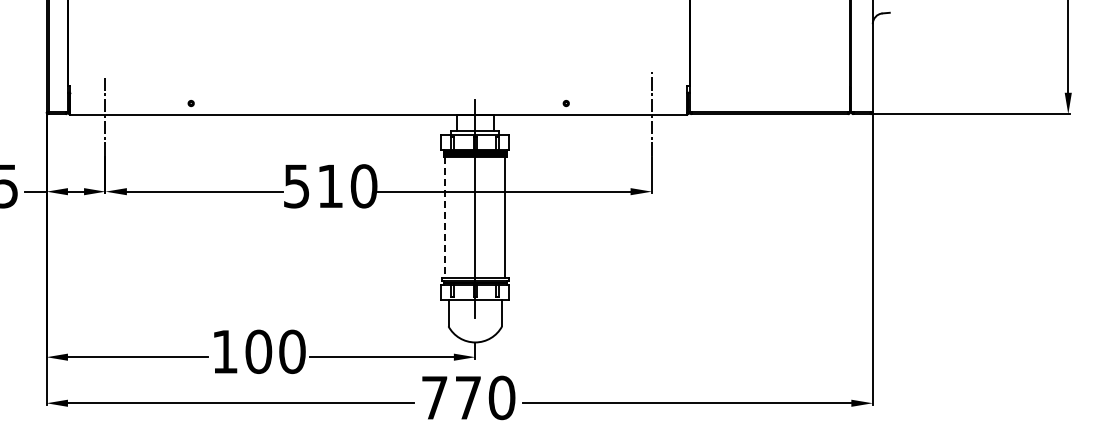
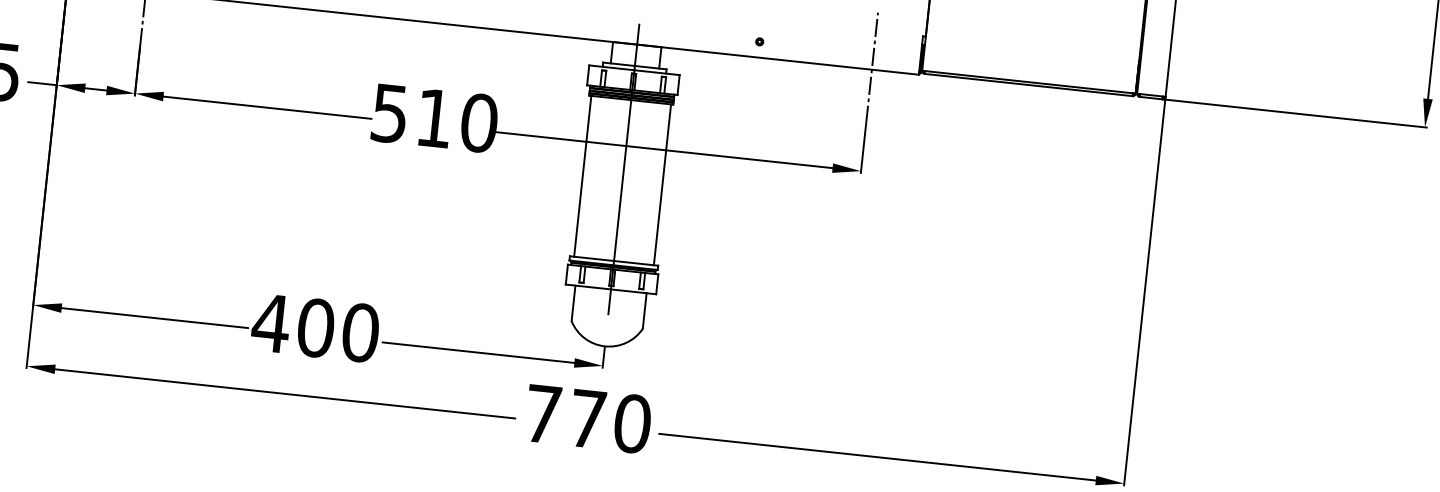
line: (445, 217) -> (583, 176), dashed -> solid
text: (225, 351) -> (271, 322), 100 -> 400

